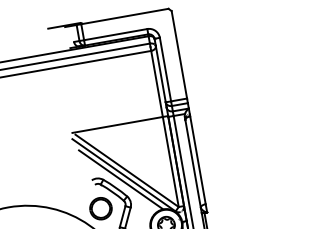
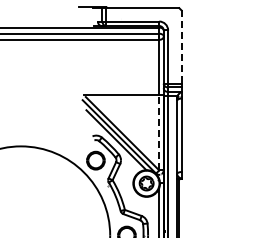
line: (179, 55) -> (181, 47), solid -> dashed
line: (171, 161) -> (159, 132), solid -> dashed

